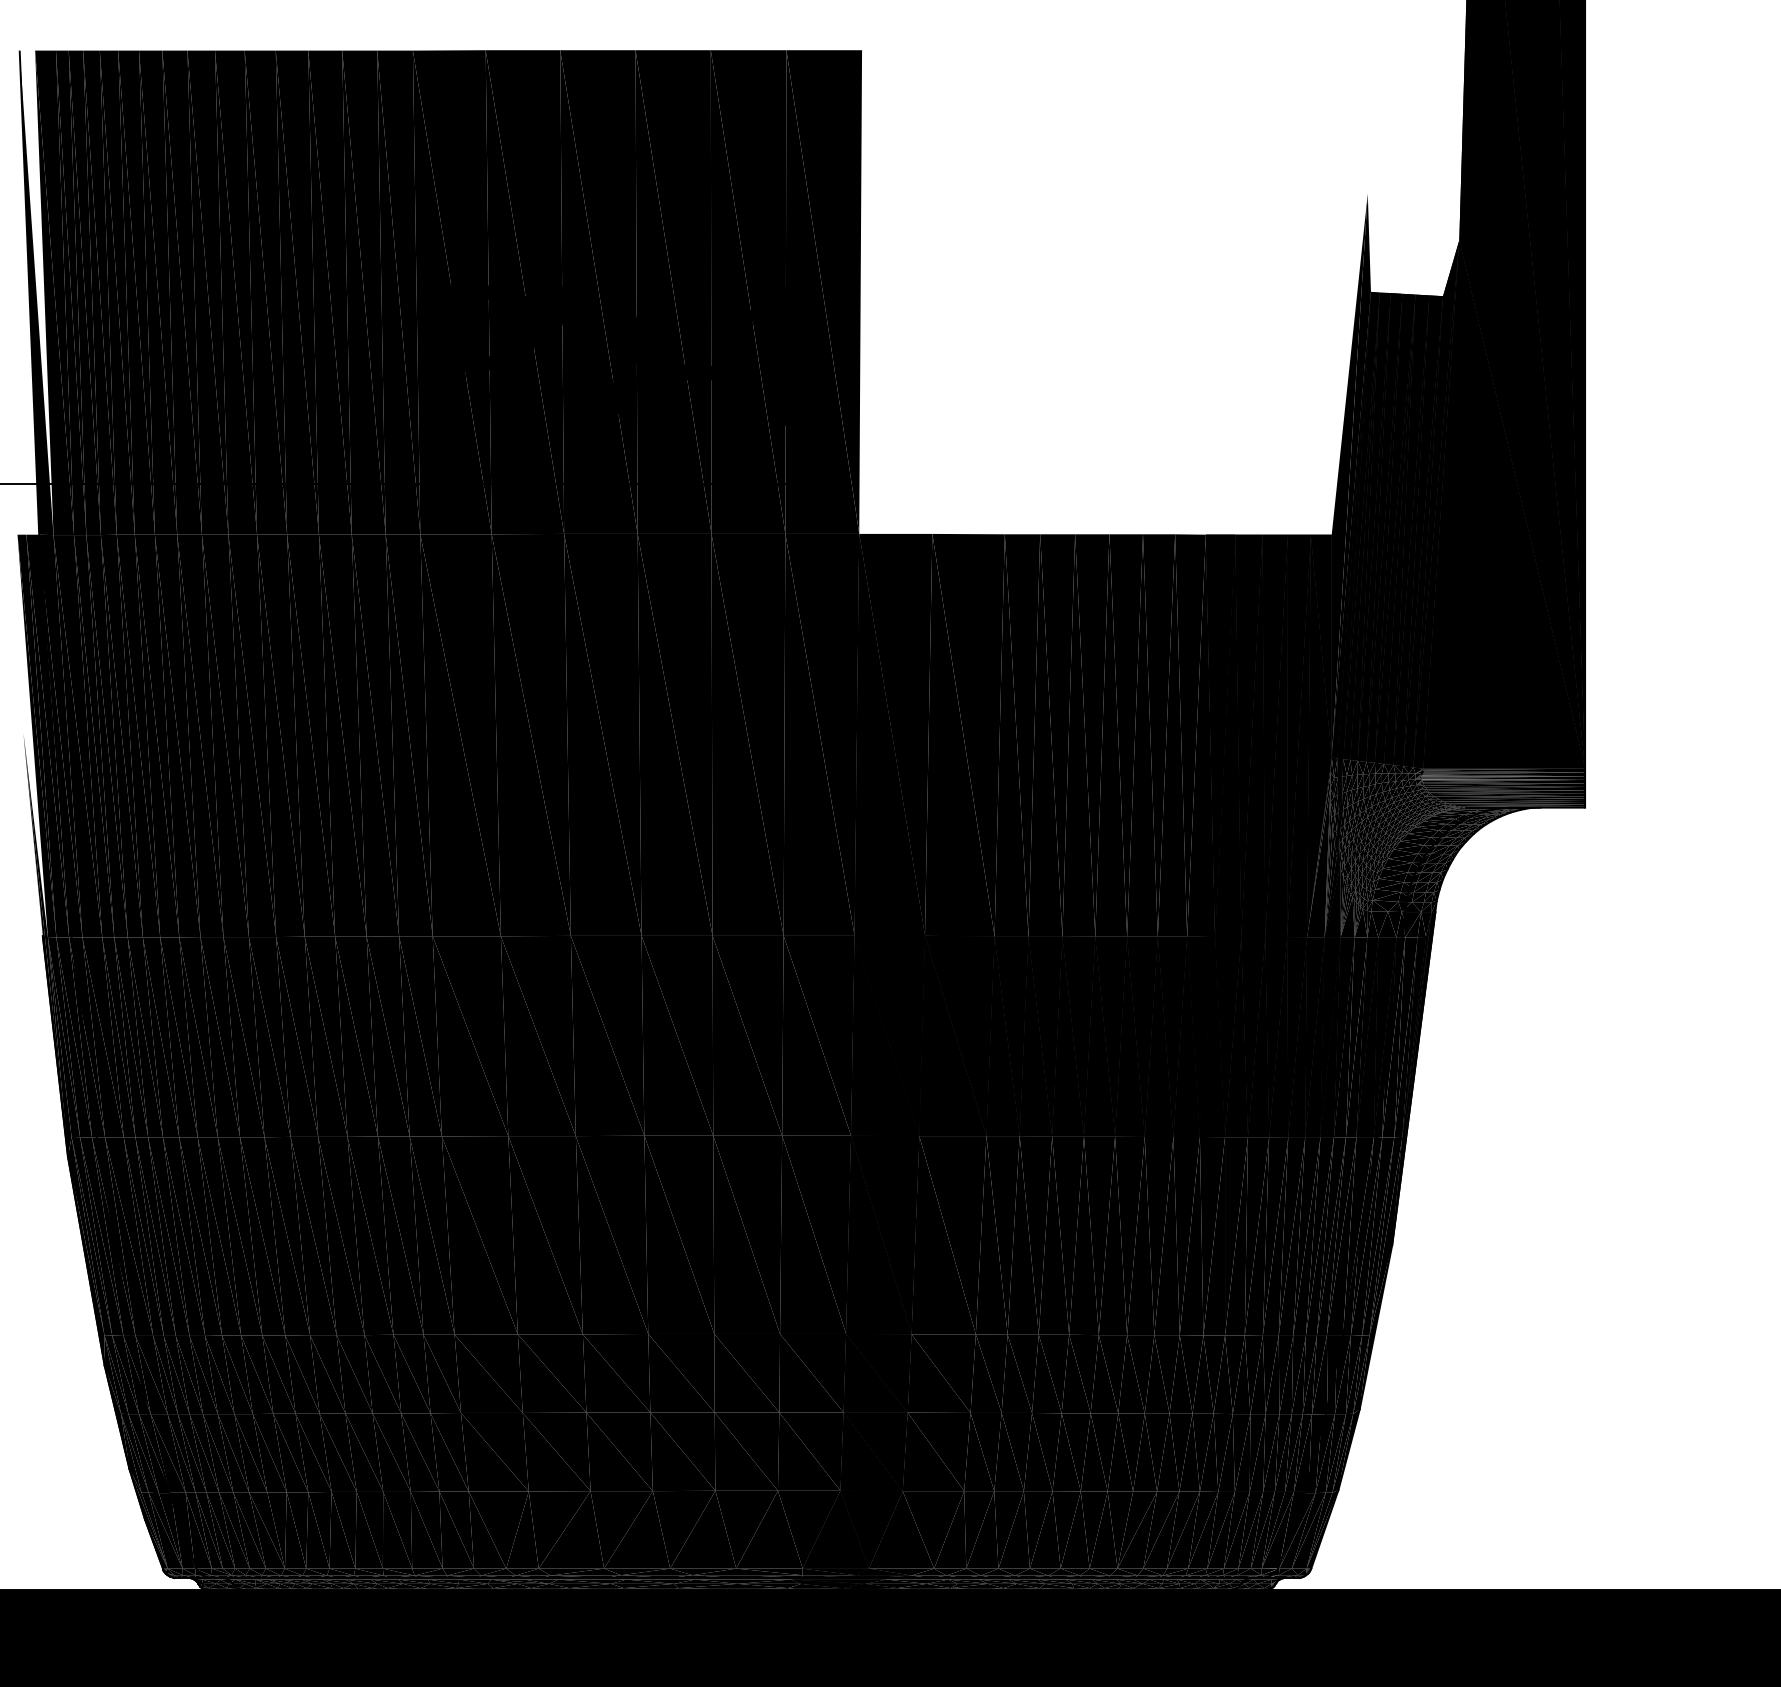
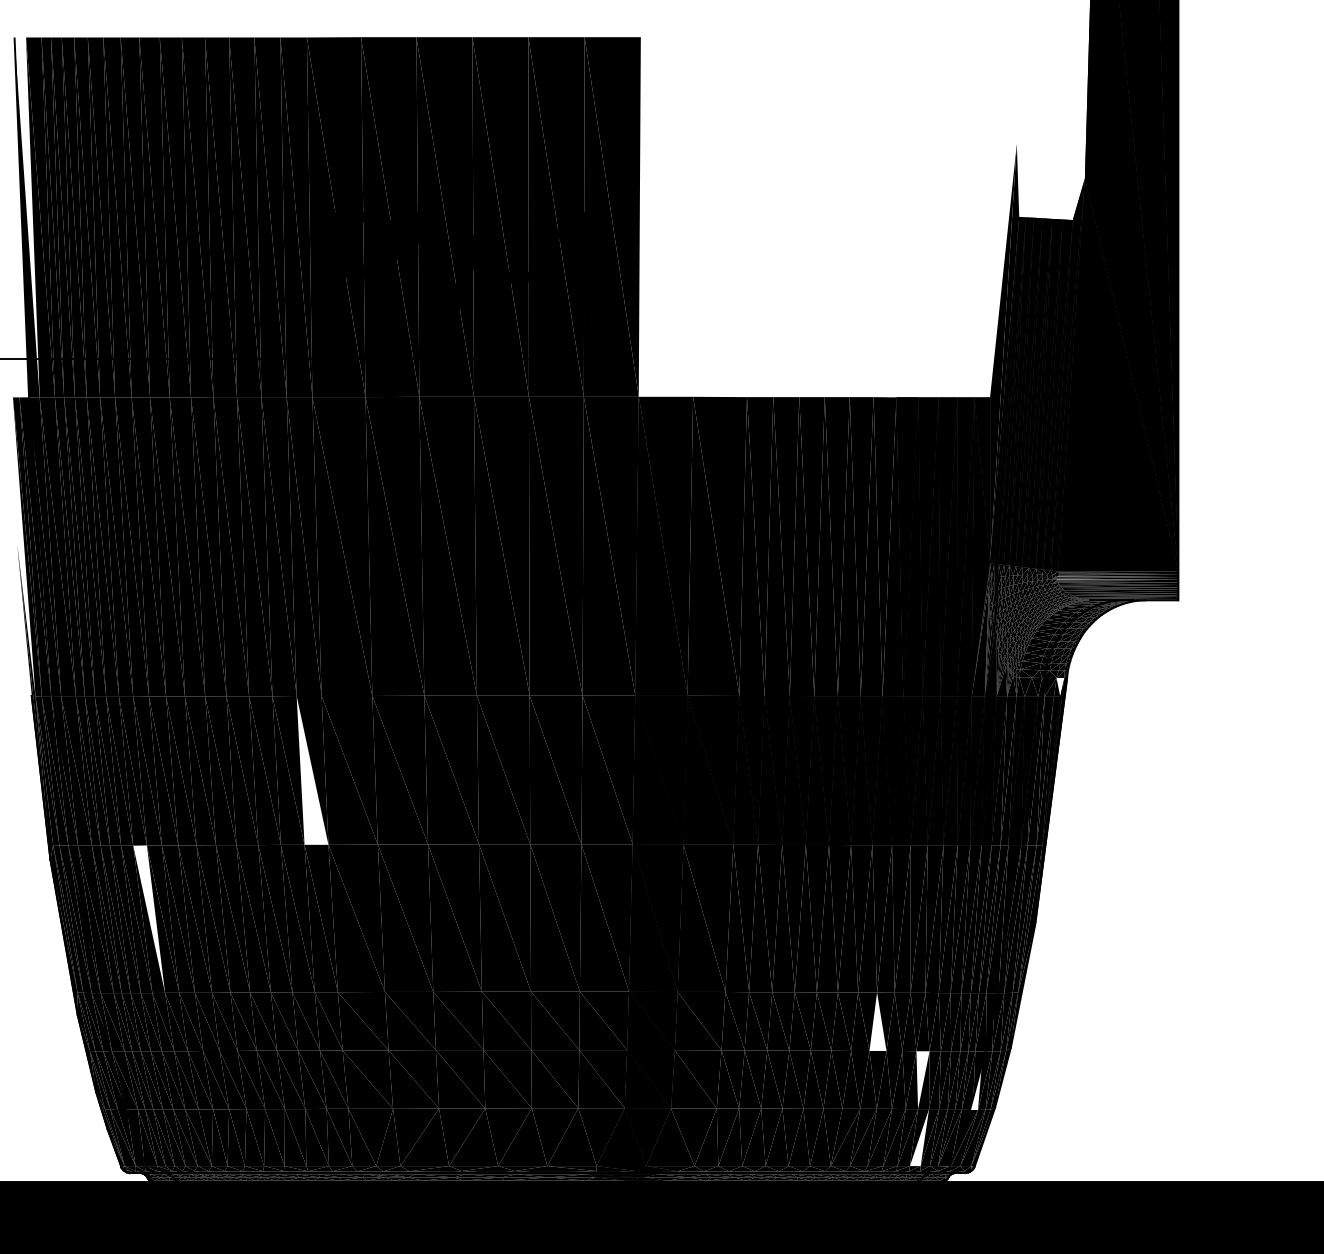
fill: (1426, 923) -> (1060, 686), removed
fill: (420, 1035) -> (312, 769), removed
fill: (201, 1235) -> (149, 918), removed
fill: (1180, 1374) -> (877, 1021), removed
fill: (1240, 1453) -> (922, 1080), removed
fill: (1312, 1462) -> (975, 1087), removed
fill: (1236, 1530) -> (919, 1137), removed

